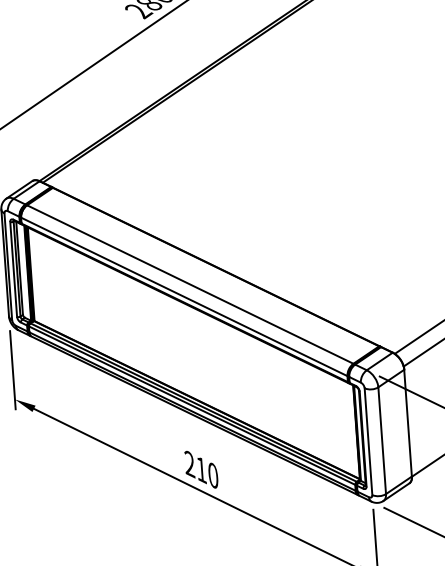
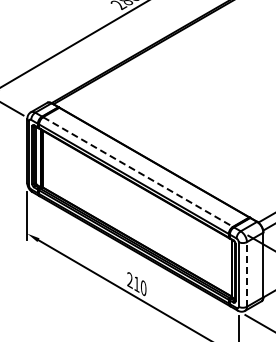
line: (191, 285) -> (138, 172), solid -> dashed
line: (381, 439) -> (246, 273), solid -> dashed

